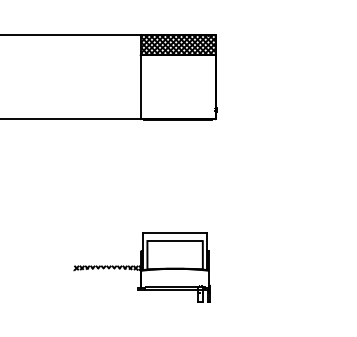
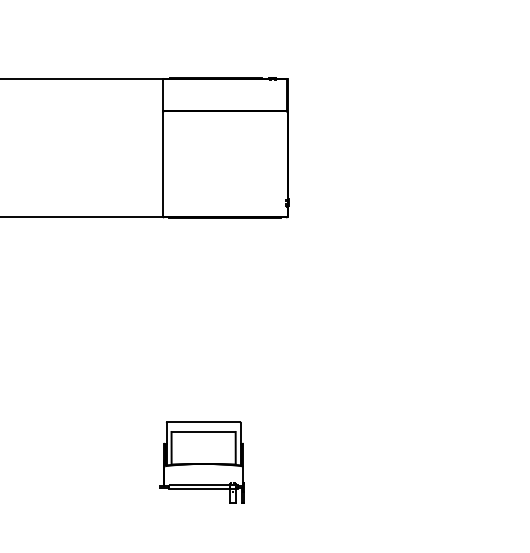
hatch: (177, 44) -> (223, 93), removed
part: (141, 267) -> (164, 462), size x0.7

